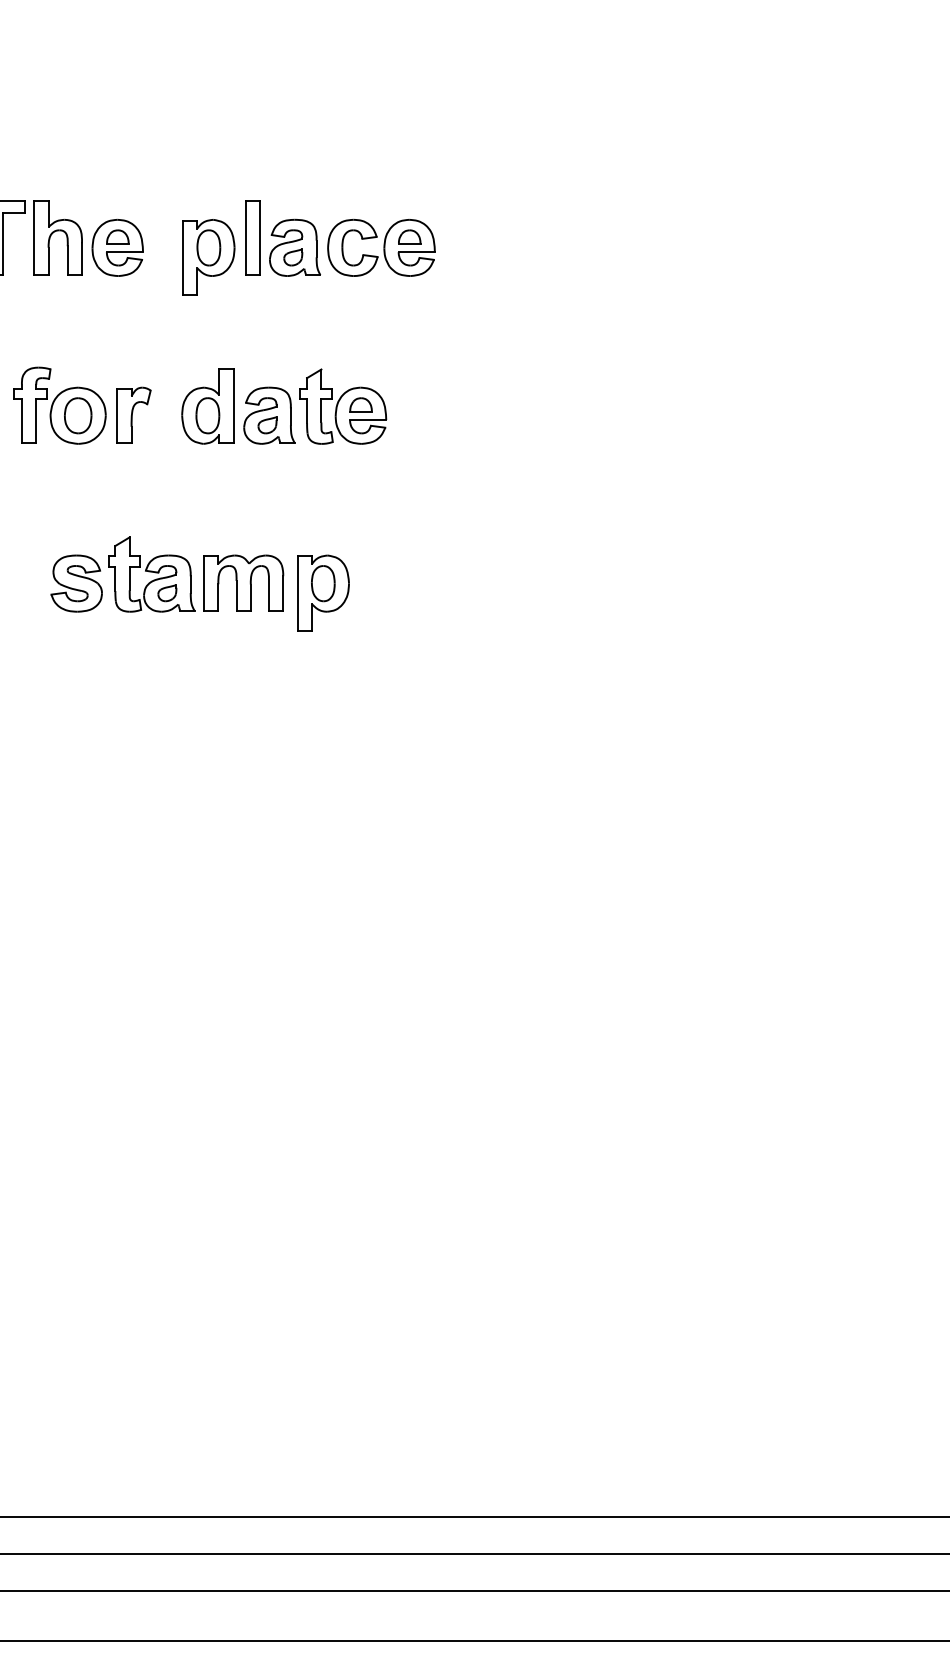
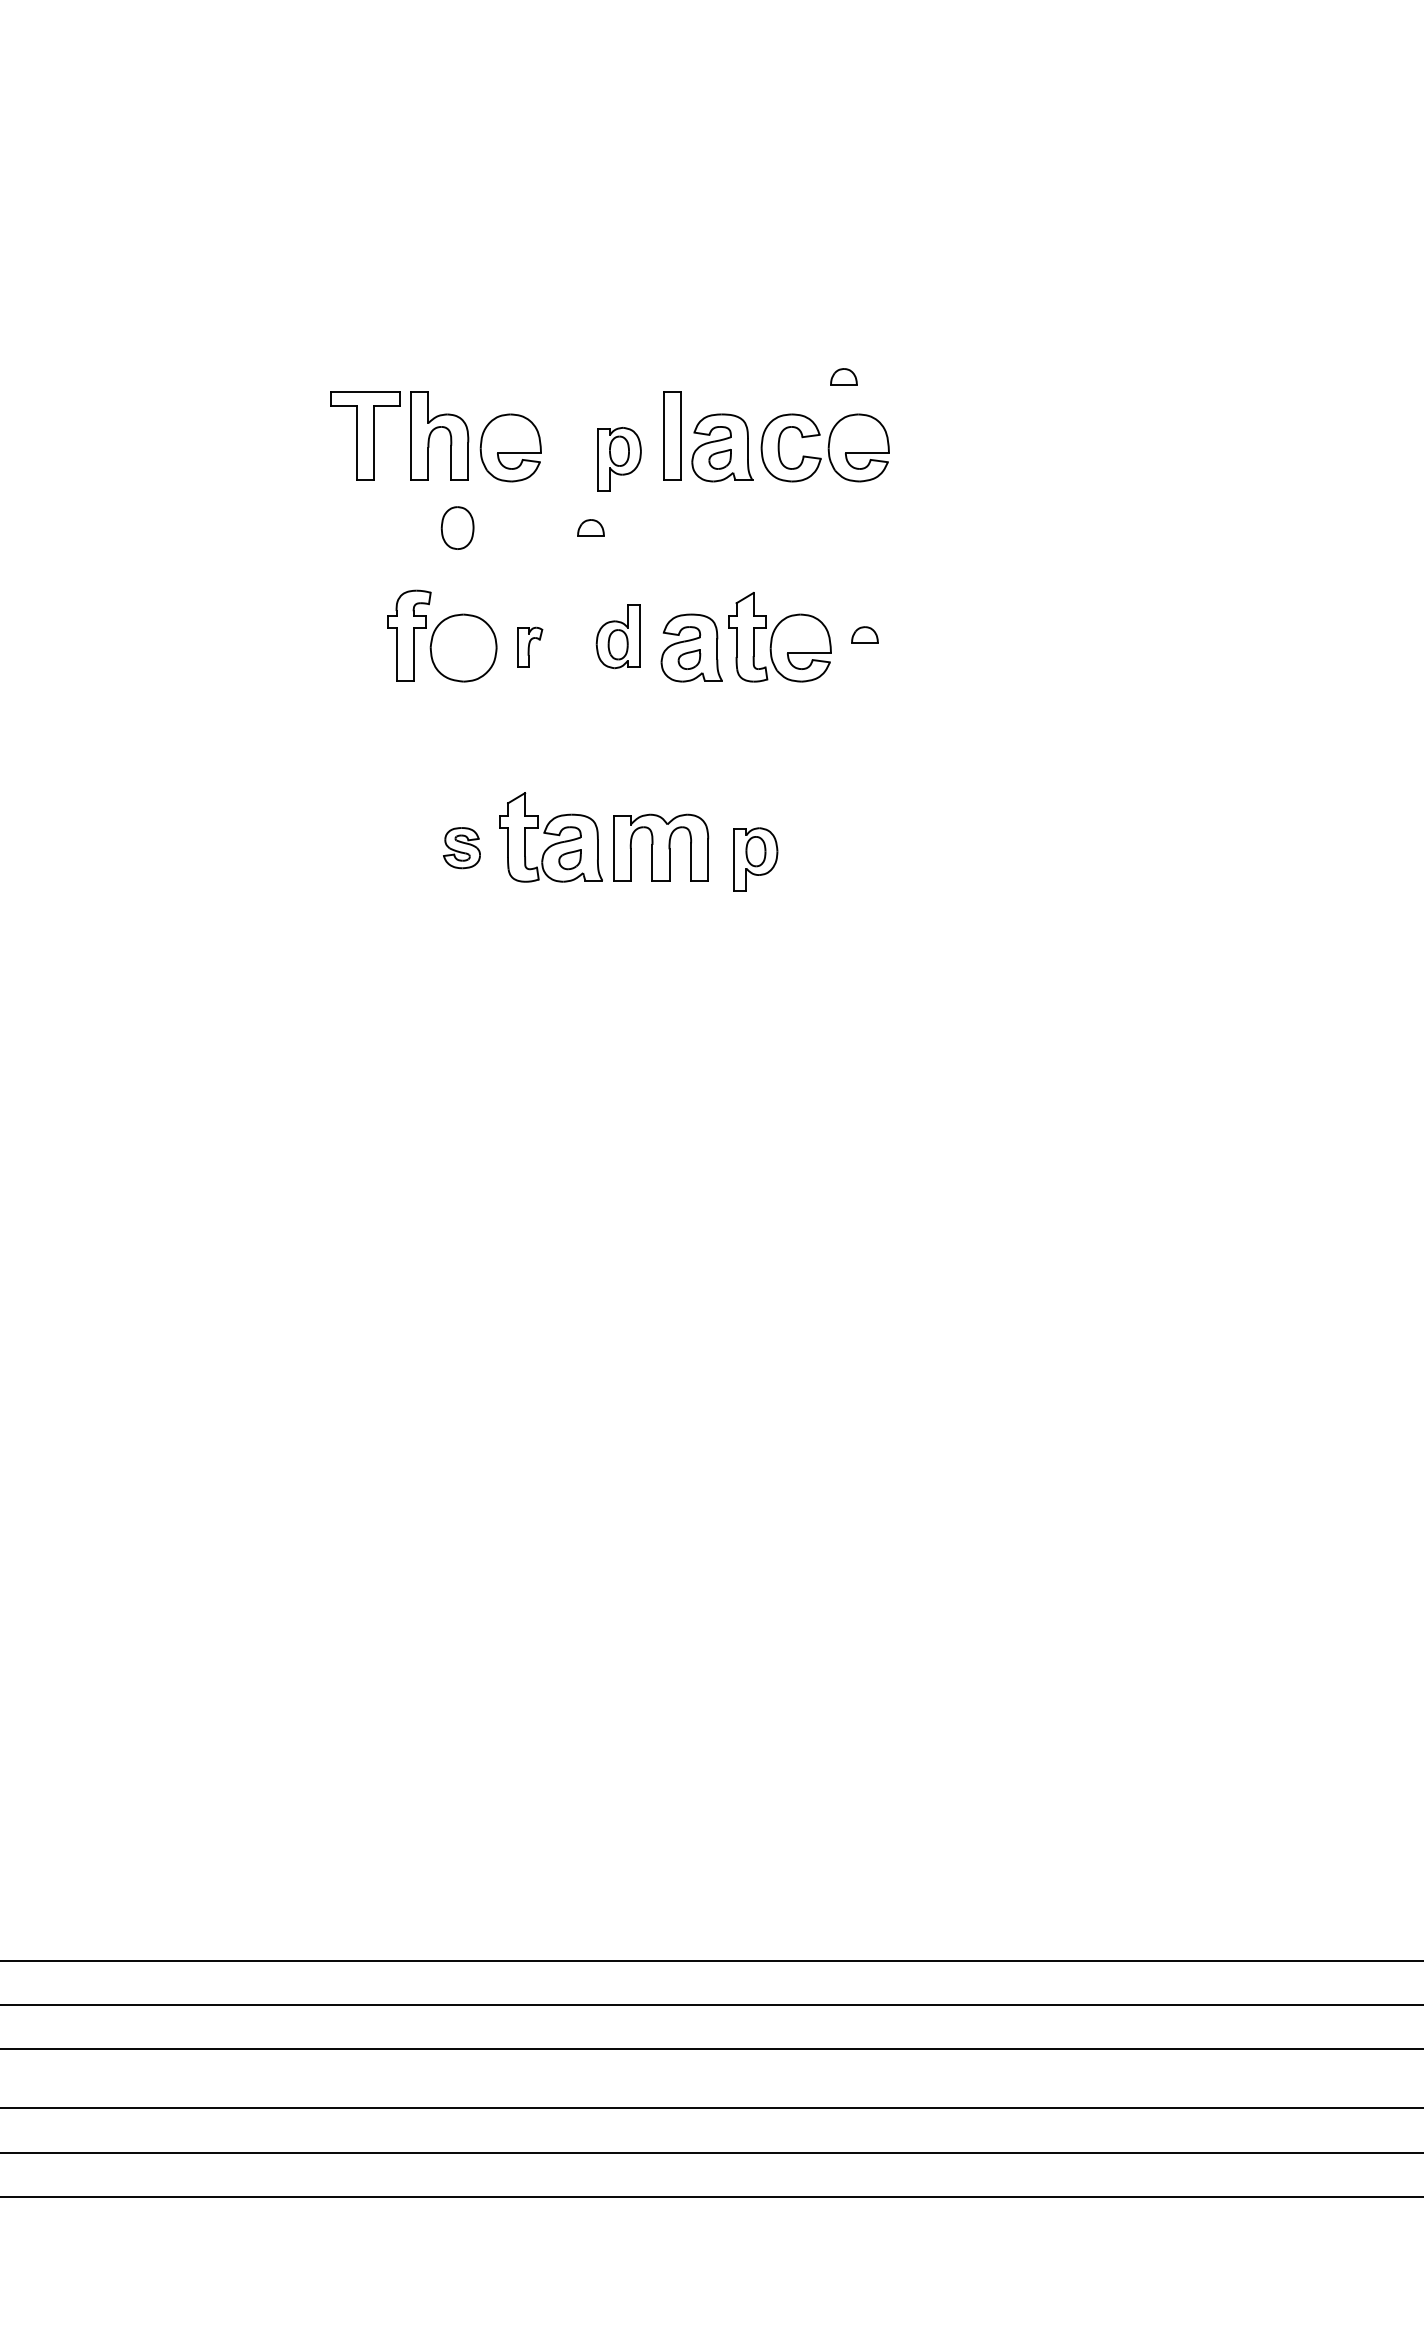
part: (117, 236) -> (590, 527), moved
part: (409, 236) -> (843, 376), moved
part: (208, 256) -> (619, 458), size x0.7
part: (360, 404) -> (864, 634), moved
part: (207, 406) -> (617, 636), size x0.7
part: (78, 415) -> (457, 527), moved
part: (134, 415) -> (530, 647), size x0.6
part: (76, 583) -> (461, 847), size x0.6
part: (322, 593) -> (755, 859), size x0.7

